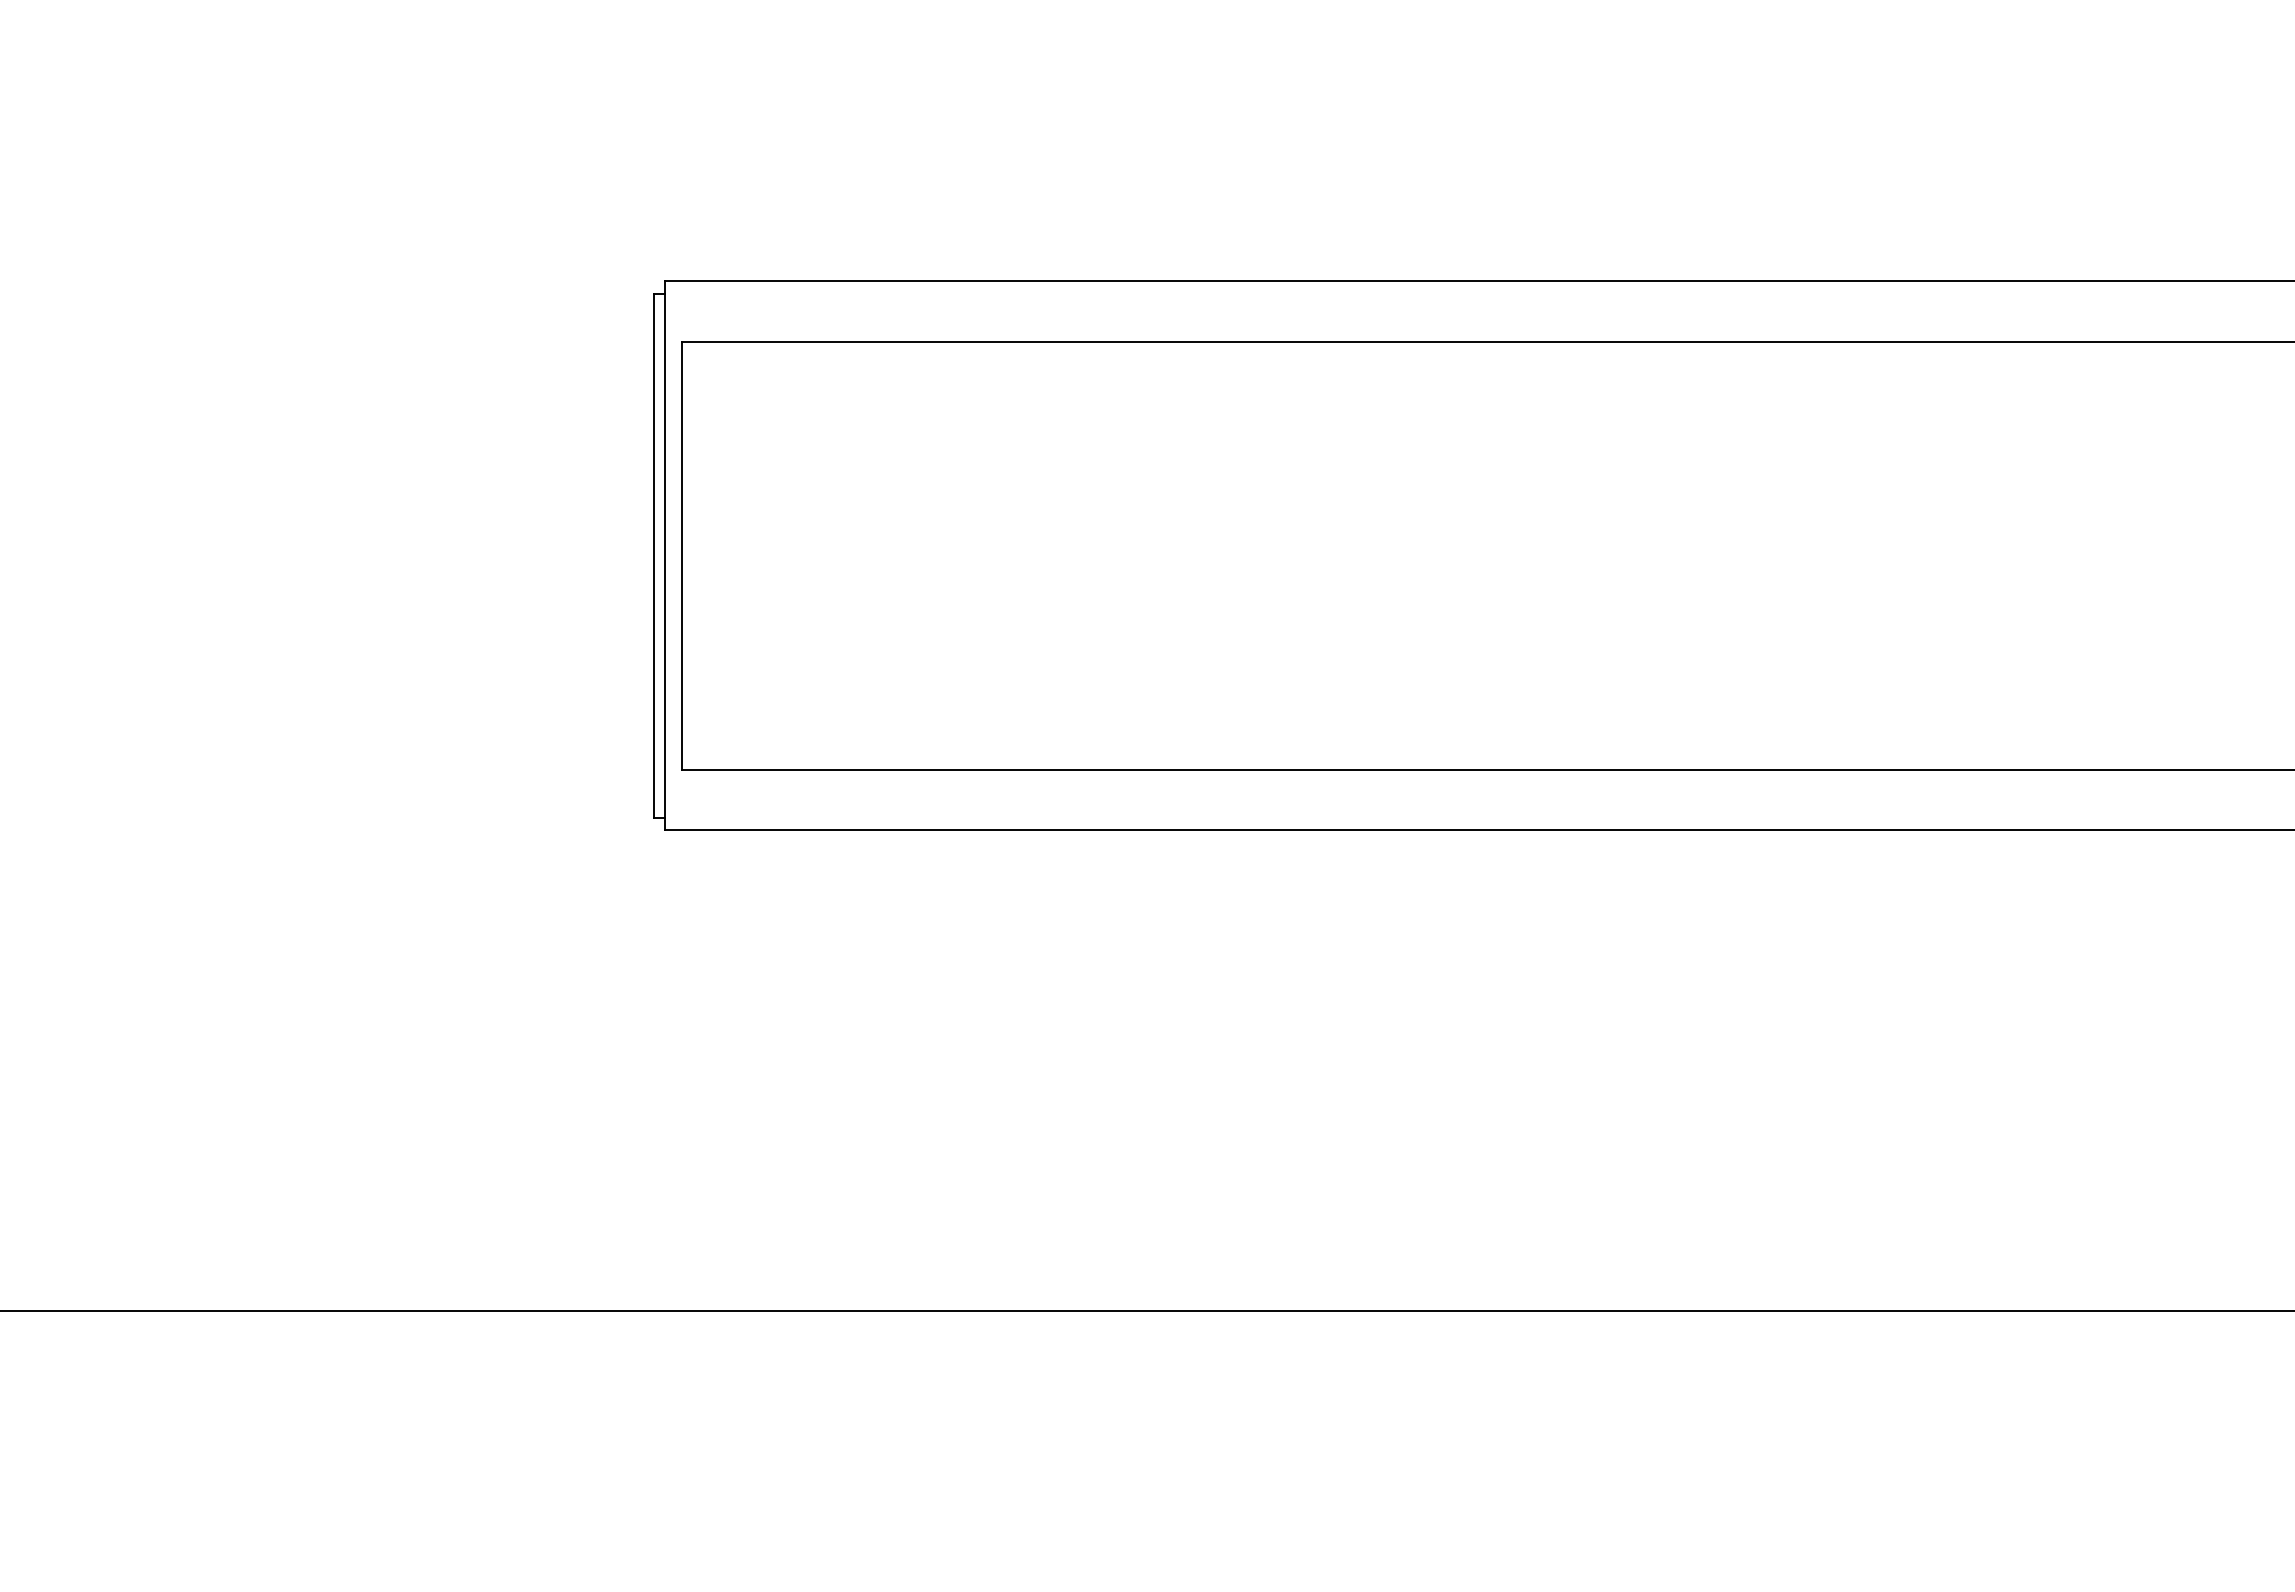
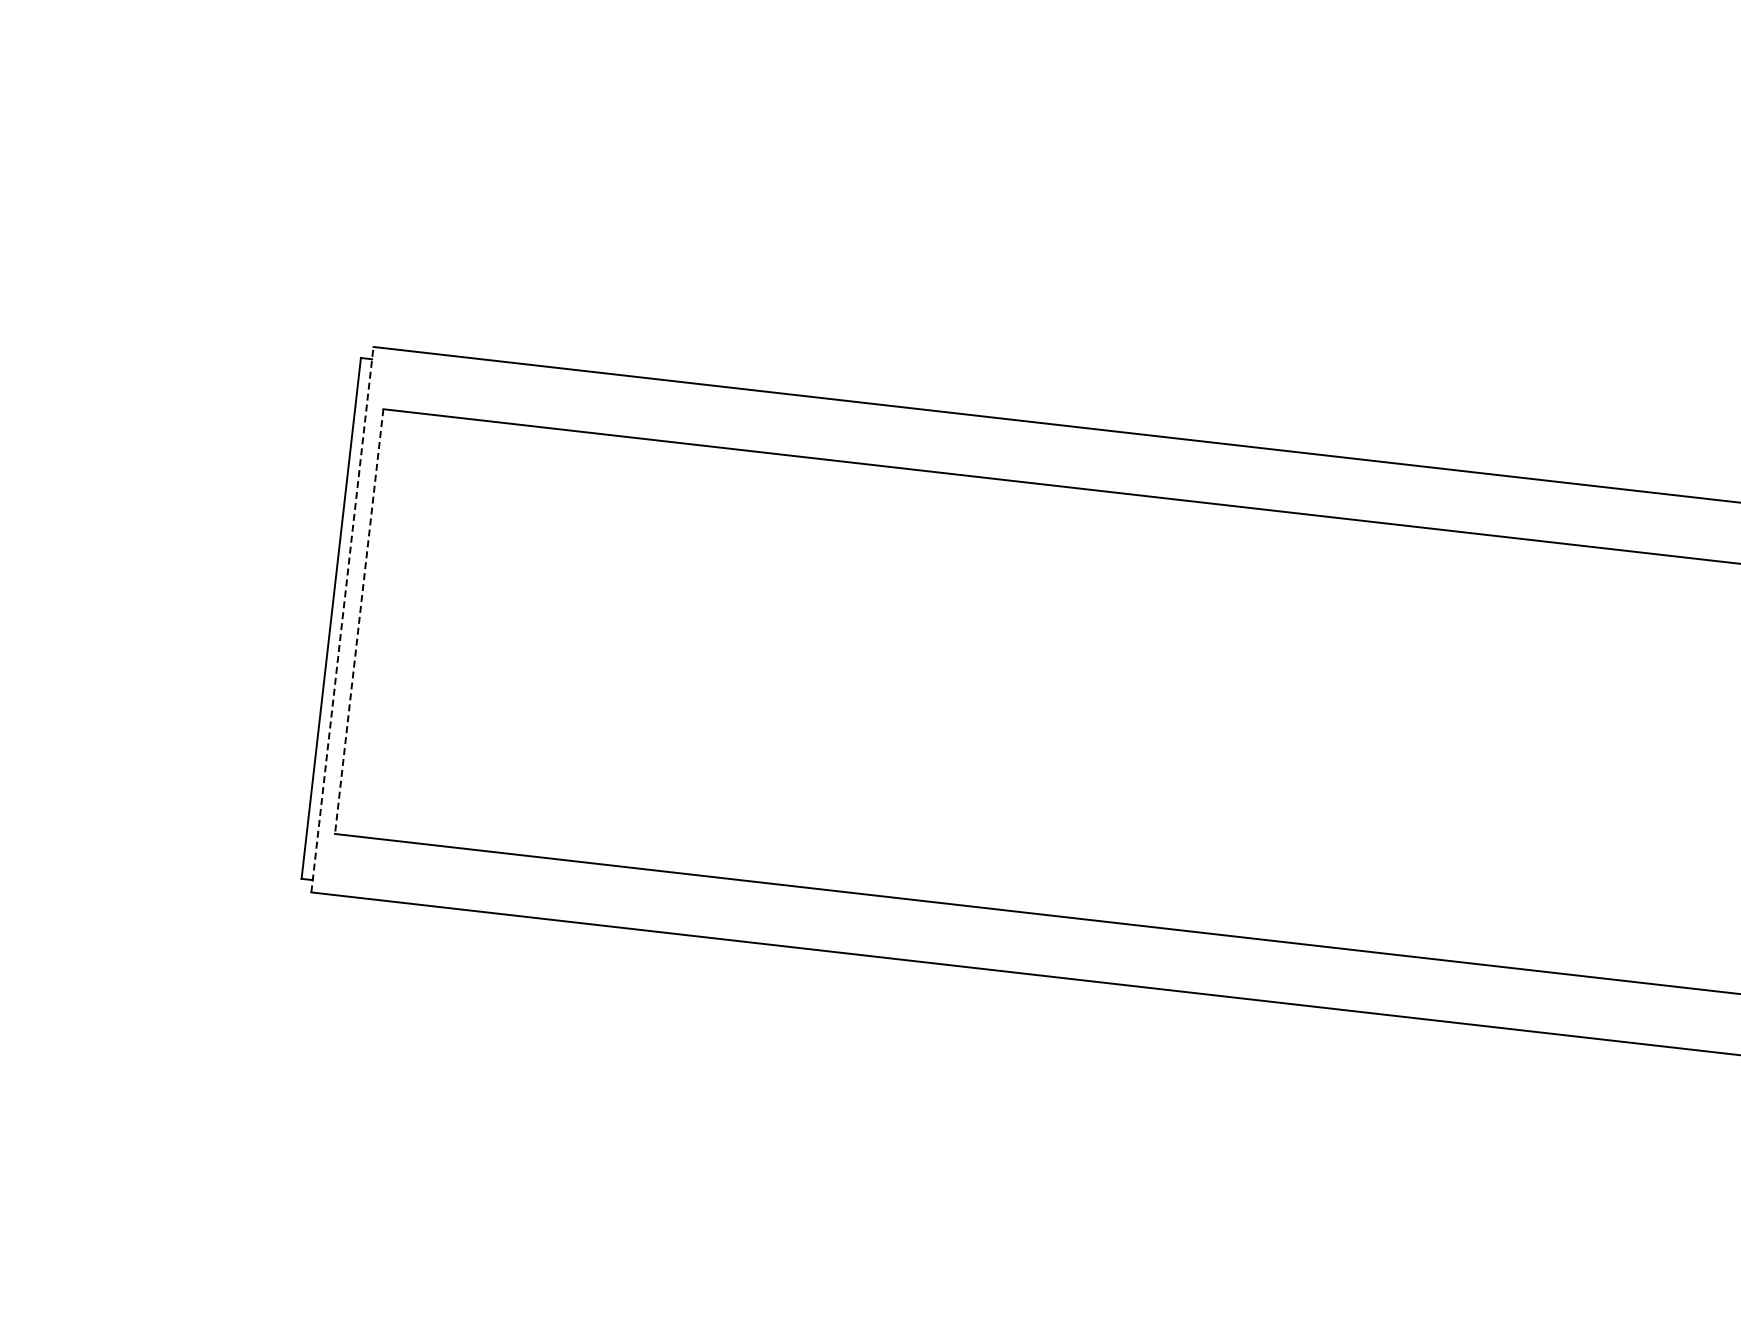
line: (665, 555) -> (342, 619), solid -> dashed
line: (681, 555) -> (358, 621), solid -> dashed

